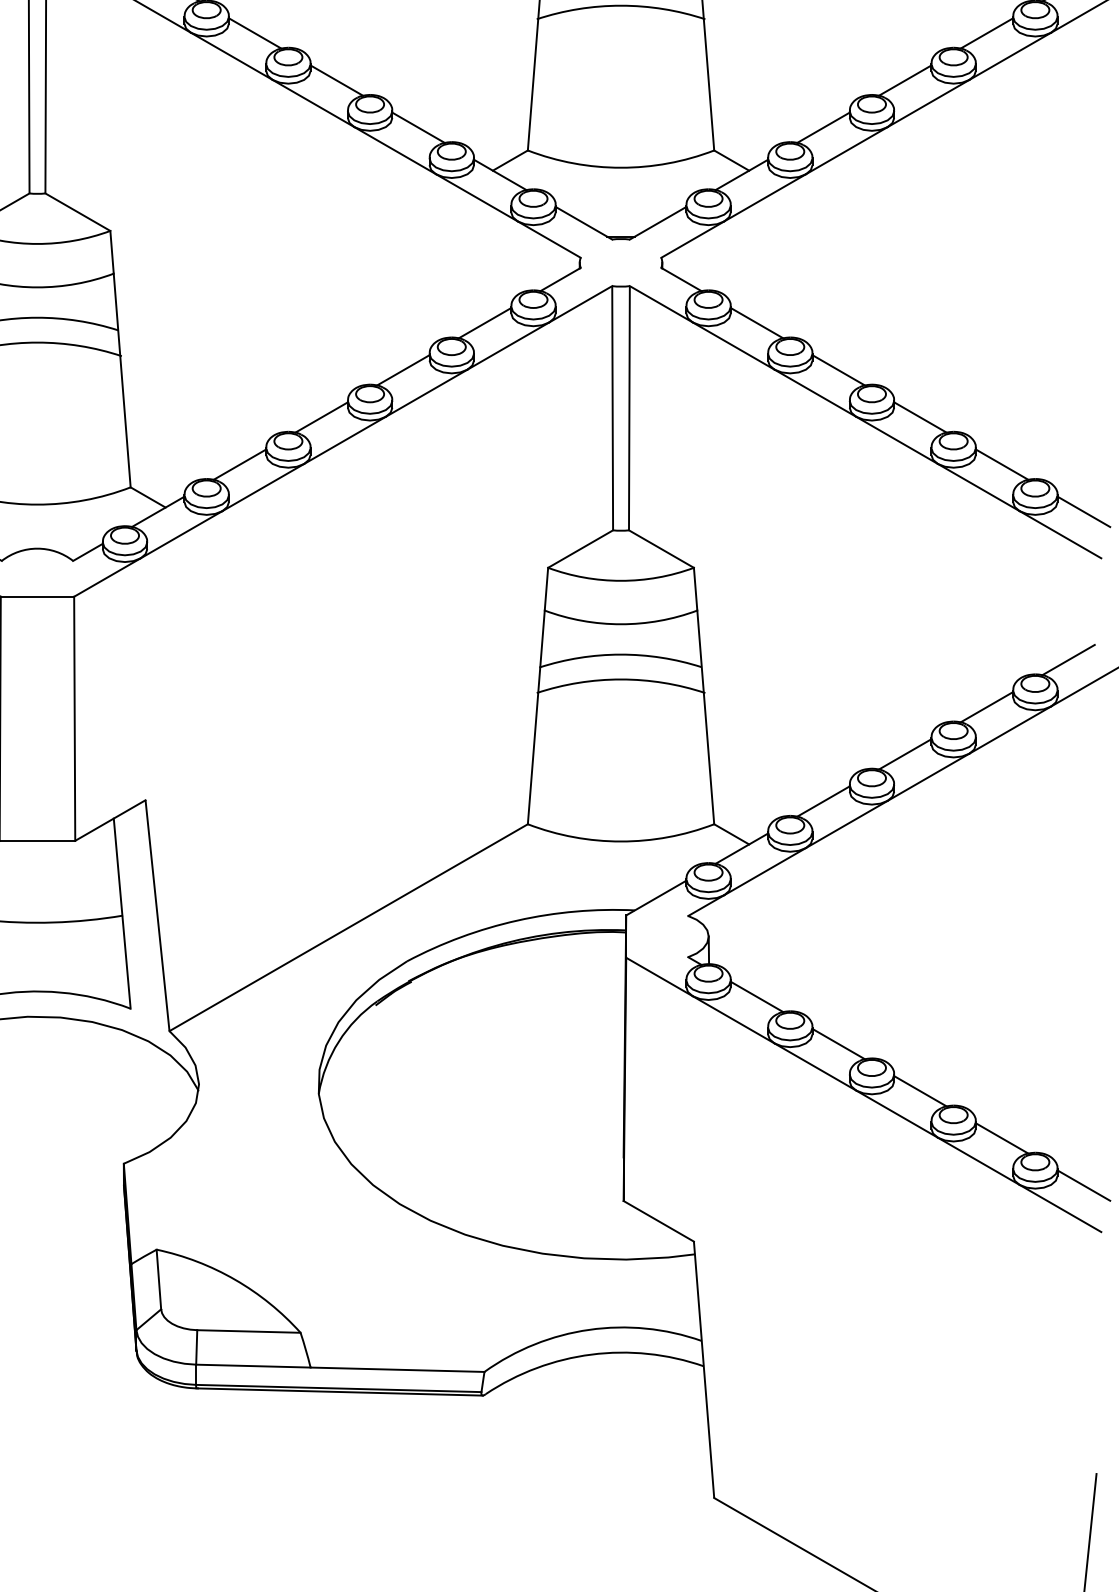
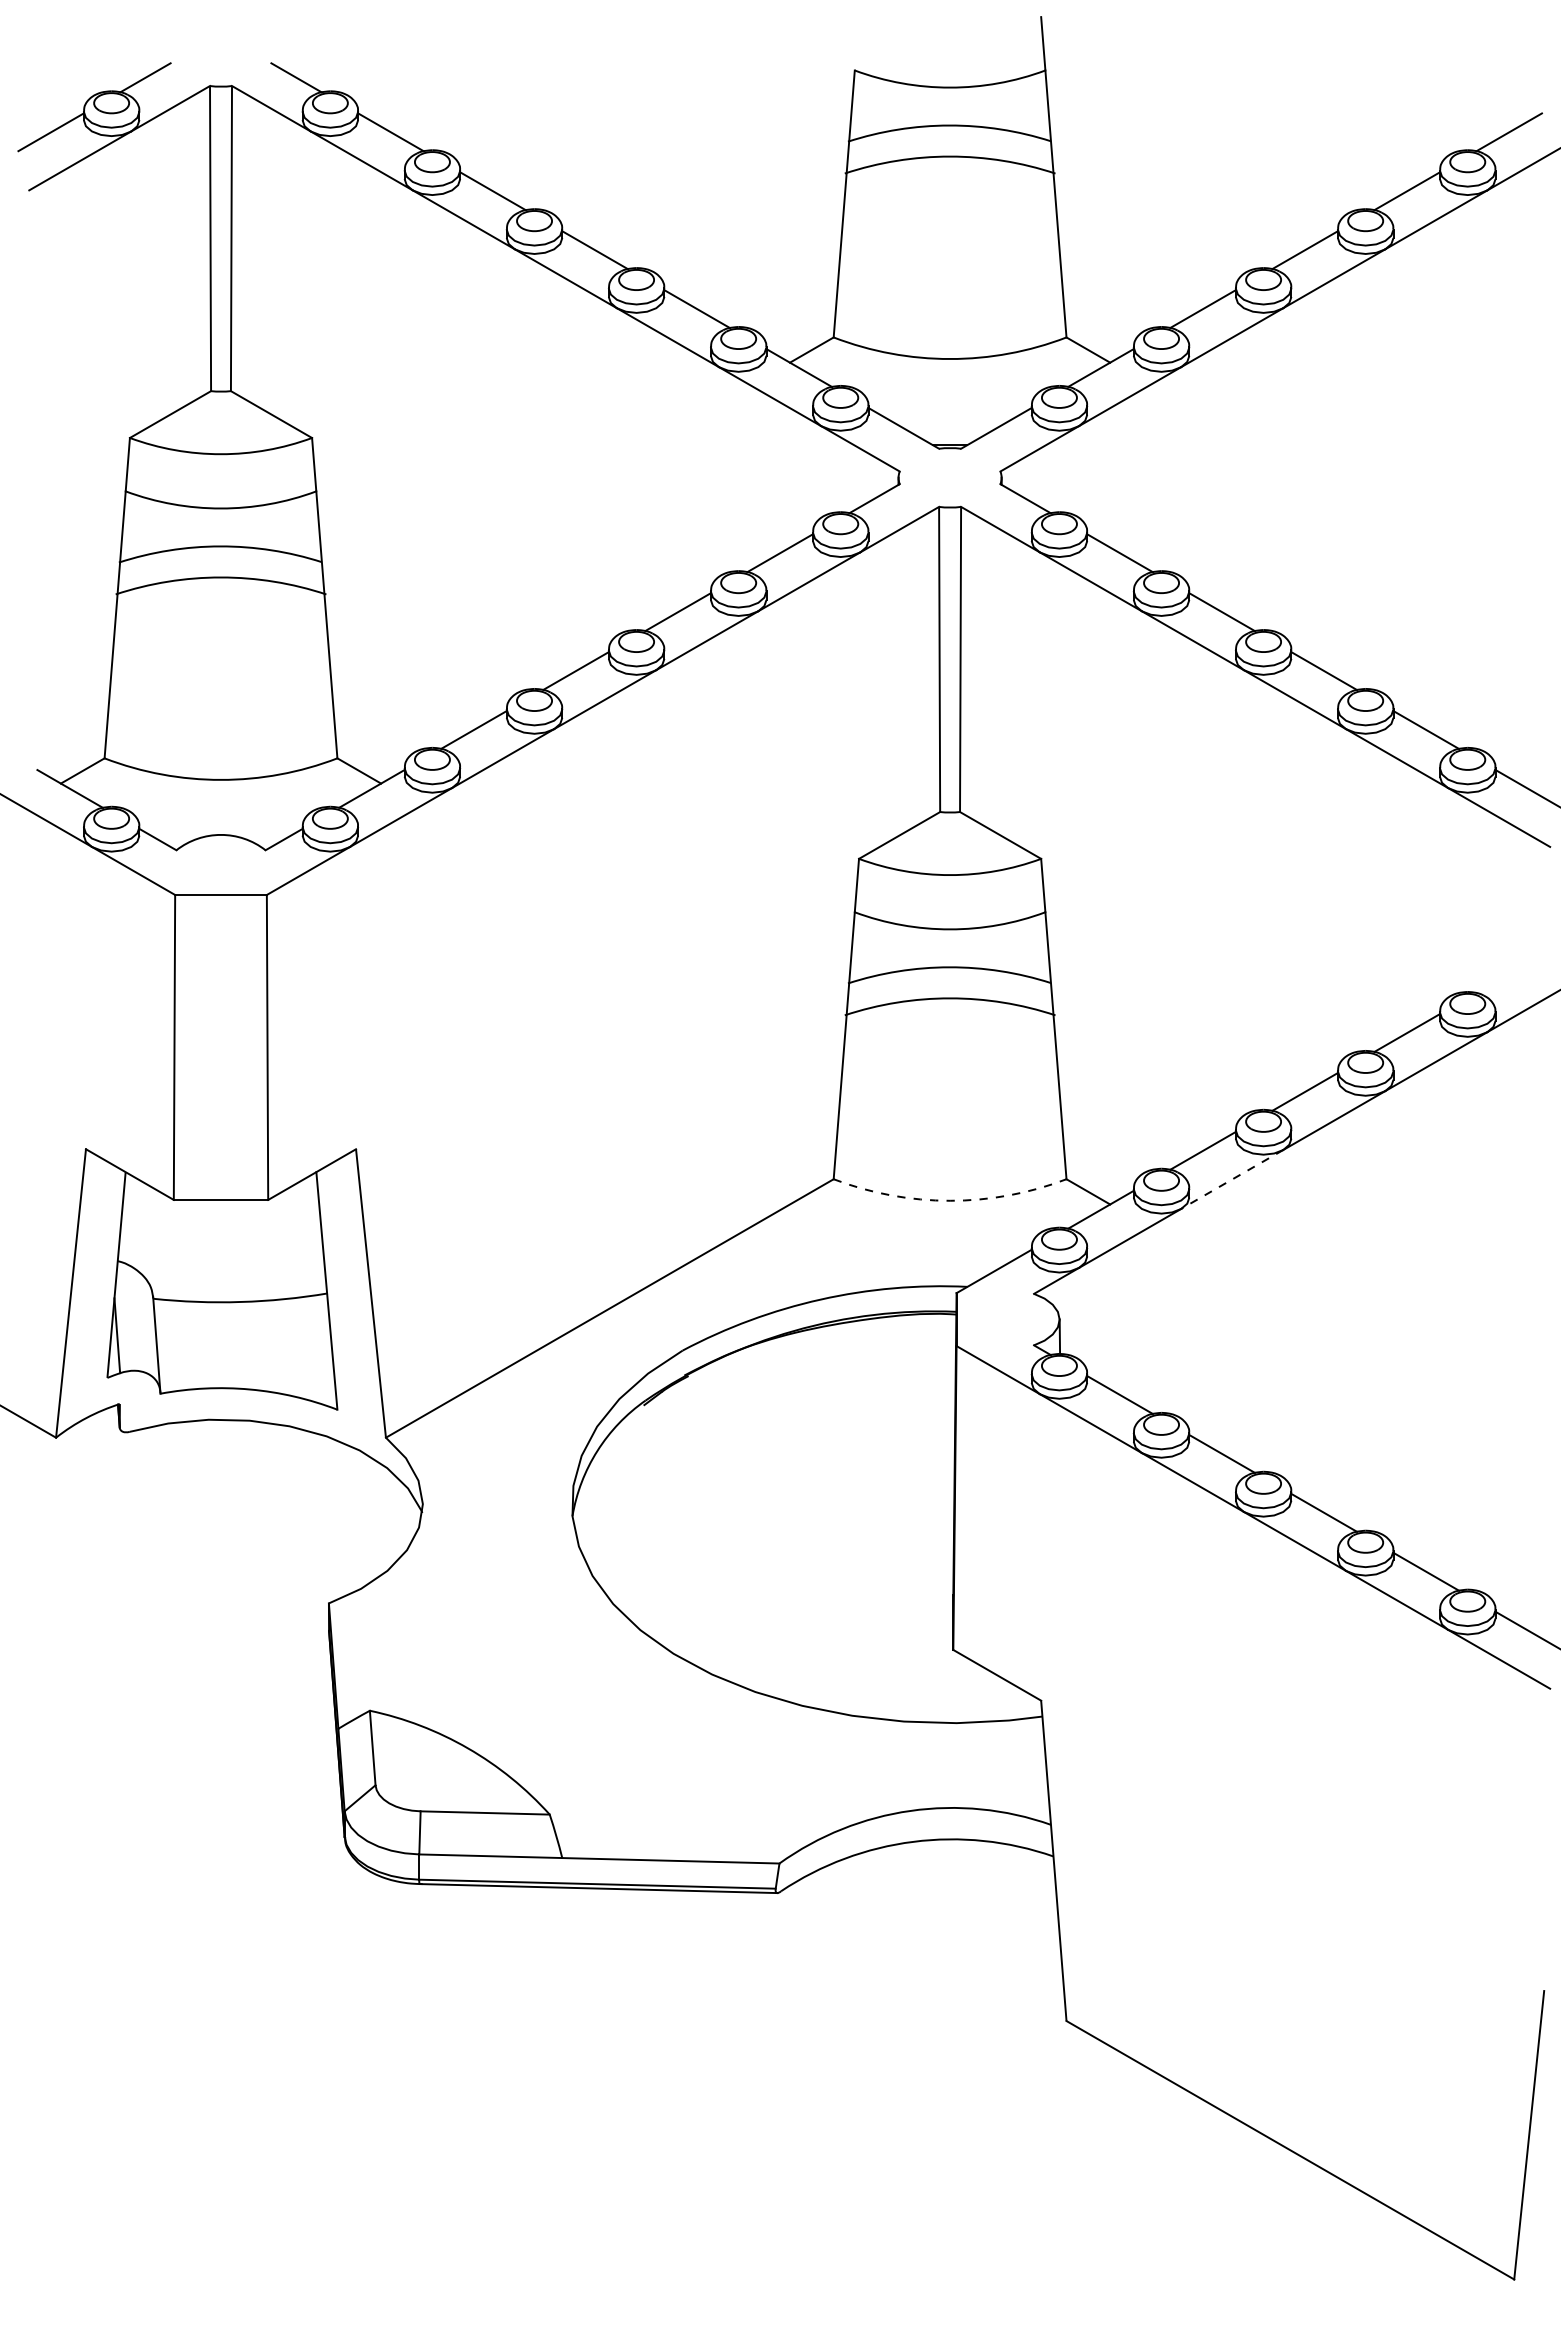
line: (1067, 659) -> (1508, 973), removed
line: (847, 824) -> (1232, 1179), solid -> dashed
arc: (621, 841) -> (950, 1200), solid -> dashed

